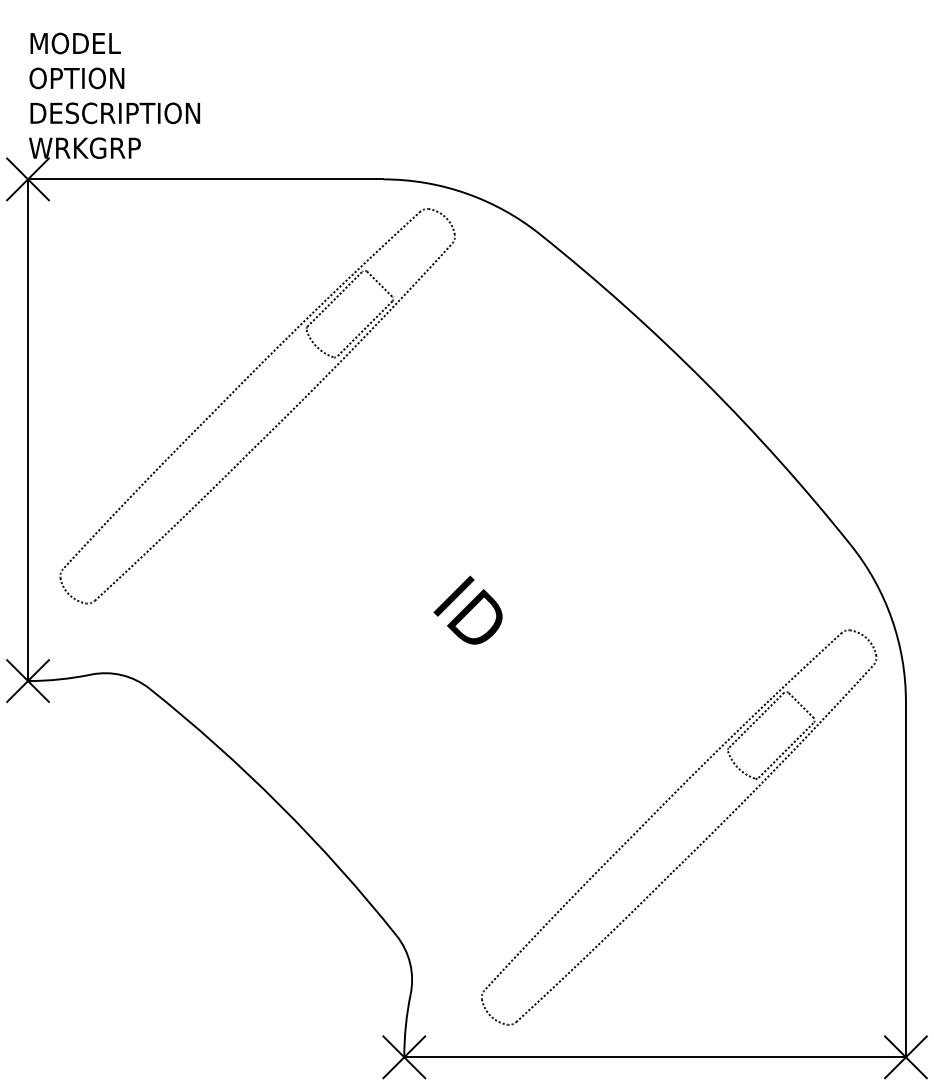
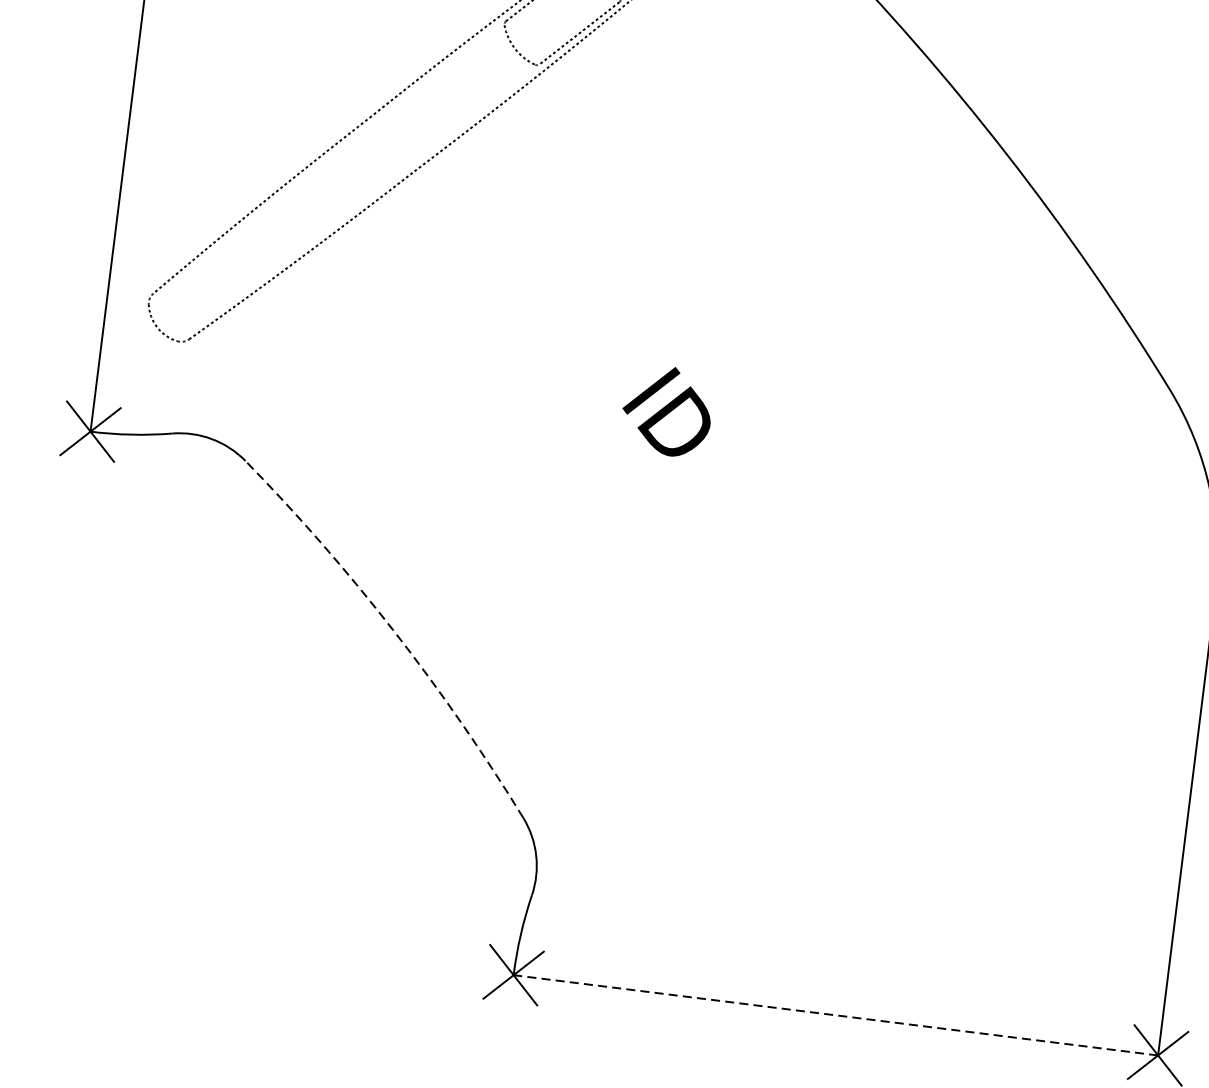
arc: (280, 805) -> (394, 631), solid -> dashed
part: (697, 846) -> (924, 751), removed
line: (655, 1057) -> (836, 1015), solid -> dashed

